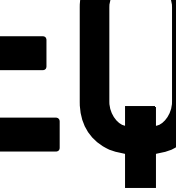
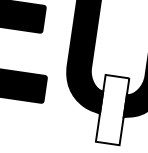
fill: (140, 146) -> (112, 109), removed

